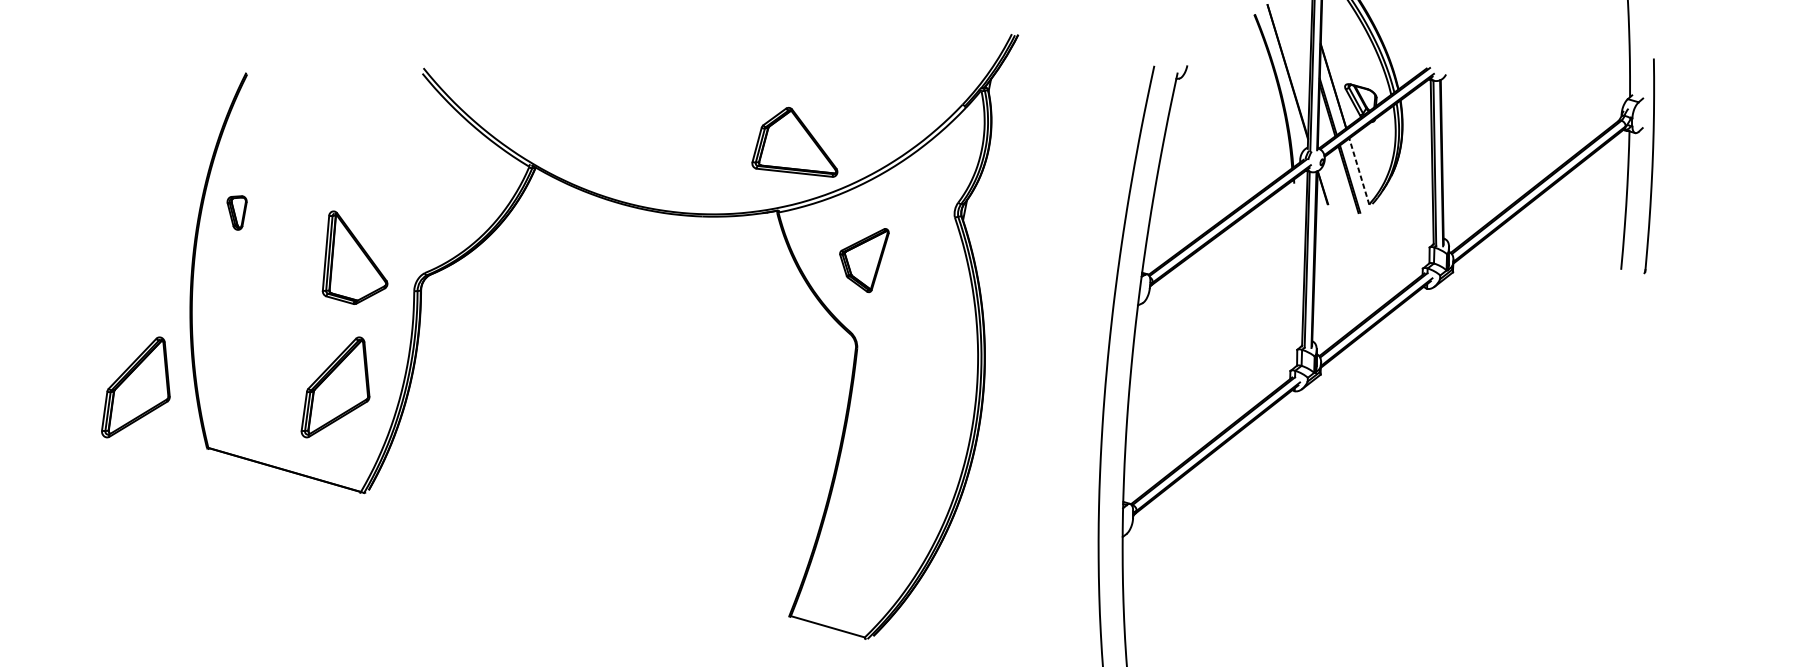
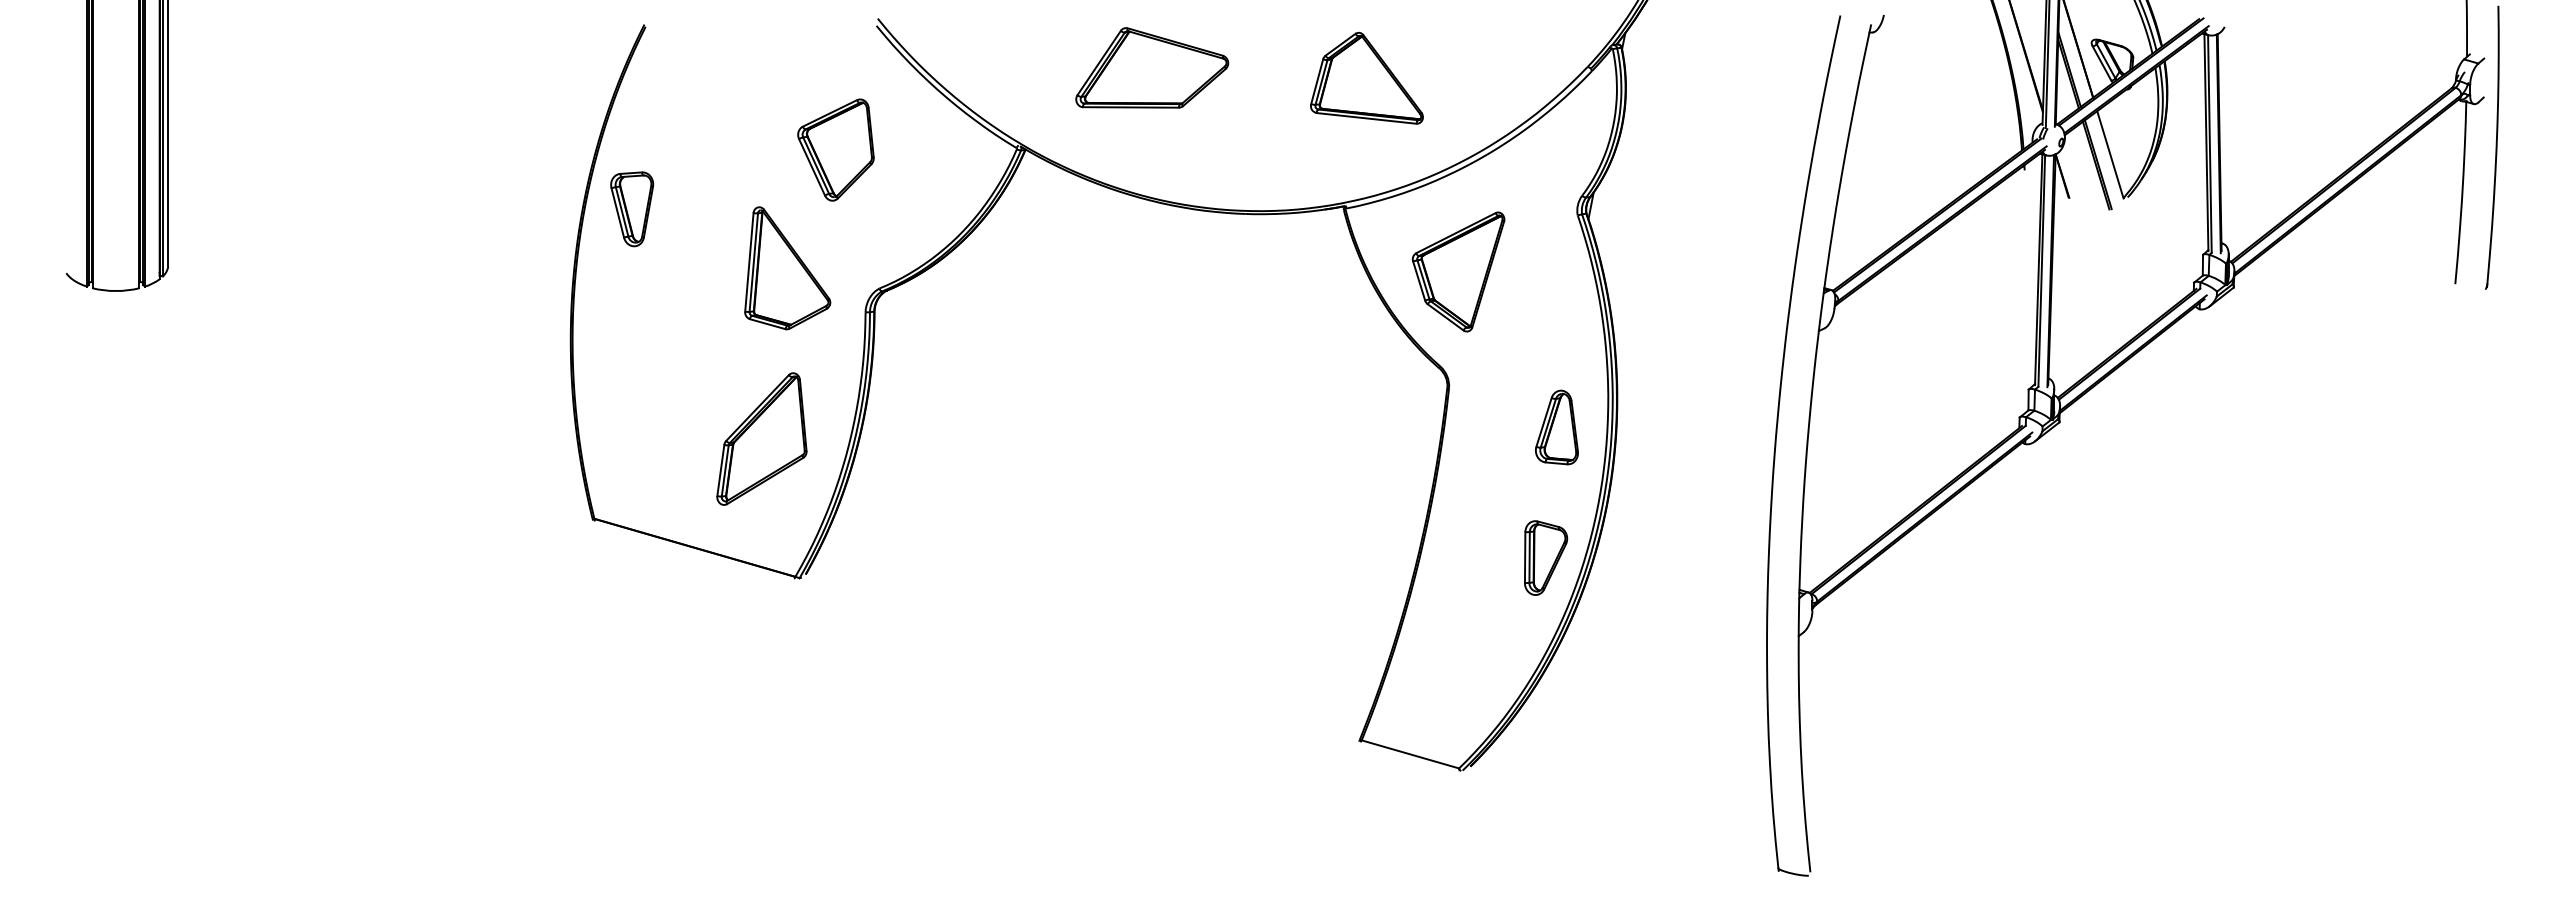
part: (632, 105) -> (1152, 67), added
part: (794, 141) -> (1366, 77), moved
part: (391, 167) -> (835, 149), added
line: (1359, 171) -> (2110, 154), dashed -> solid
part: (237, 213) -> (632, 209), size x1.67
part: (864, 260) -> (1458, 271), size x1.43
part: (938, 378) -> (1556, 427), added
part: (135, 386) -> (498, 438), removed
part: (931, 477) -> (1546, 557), added

